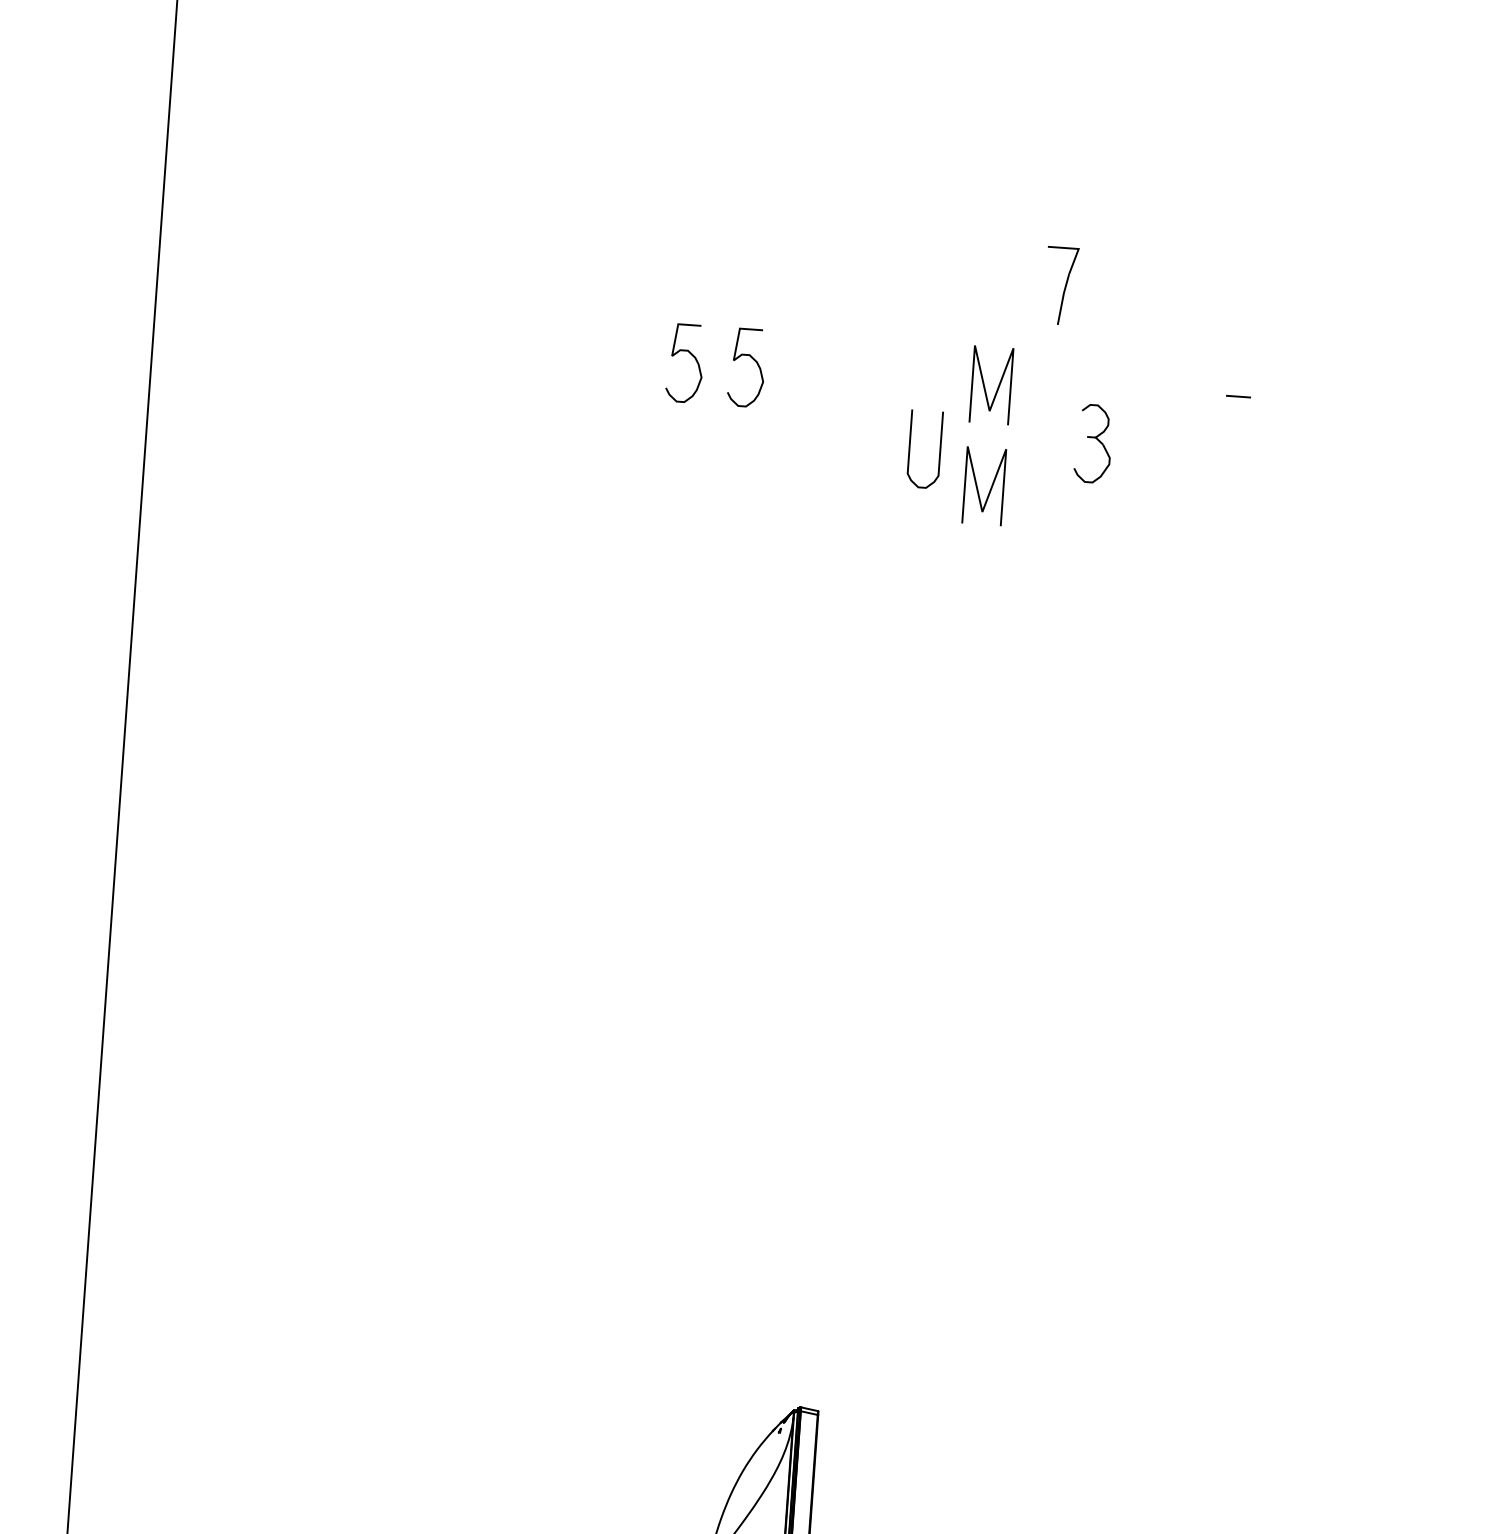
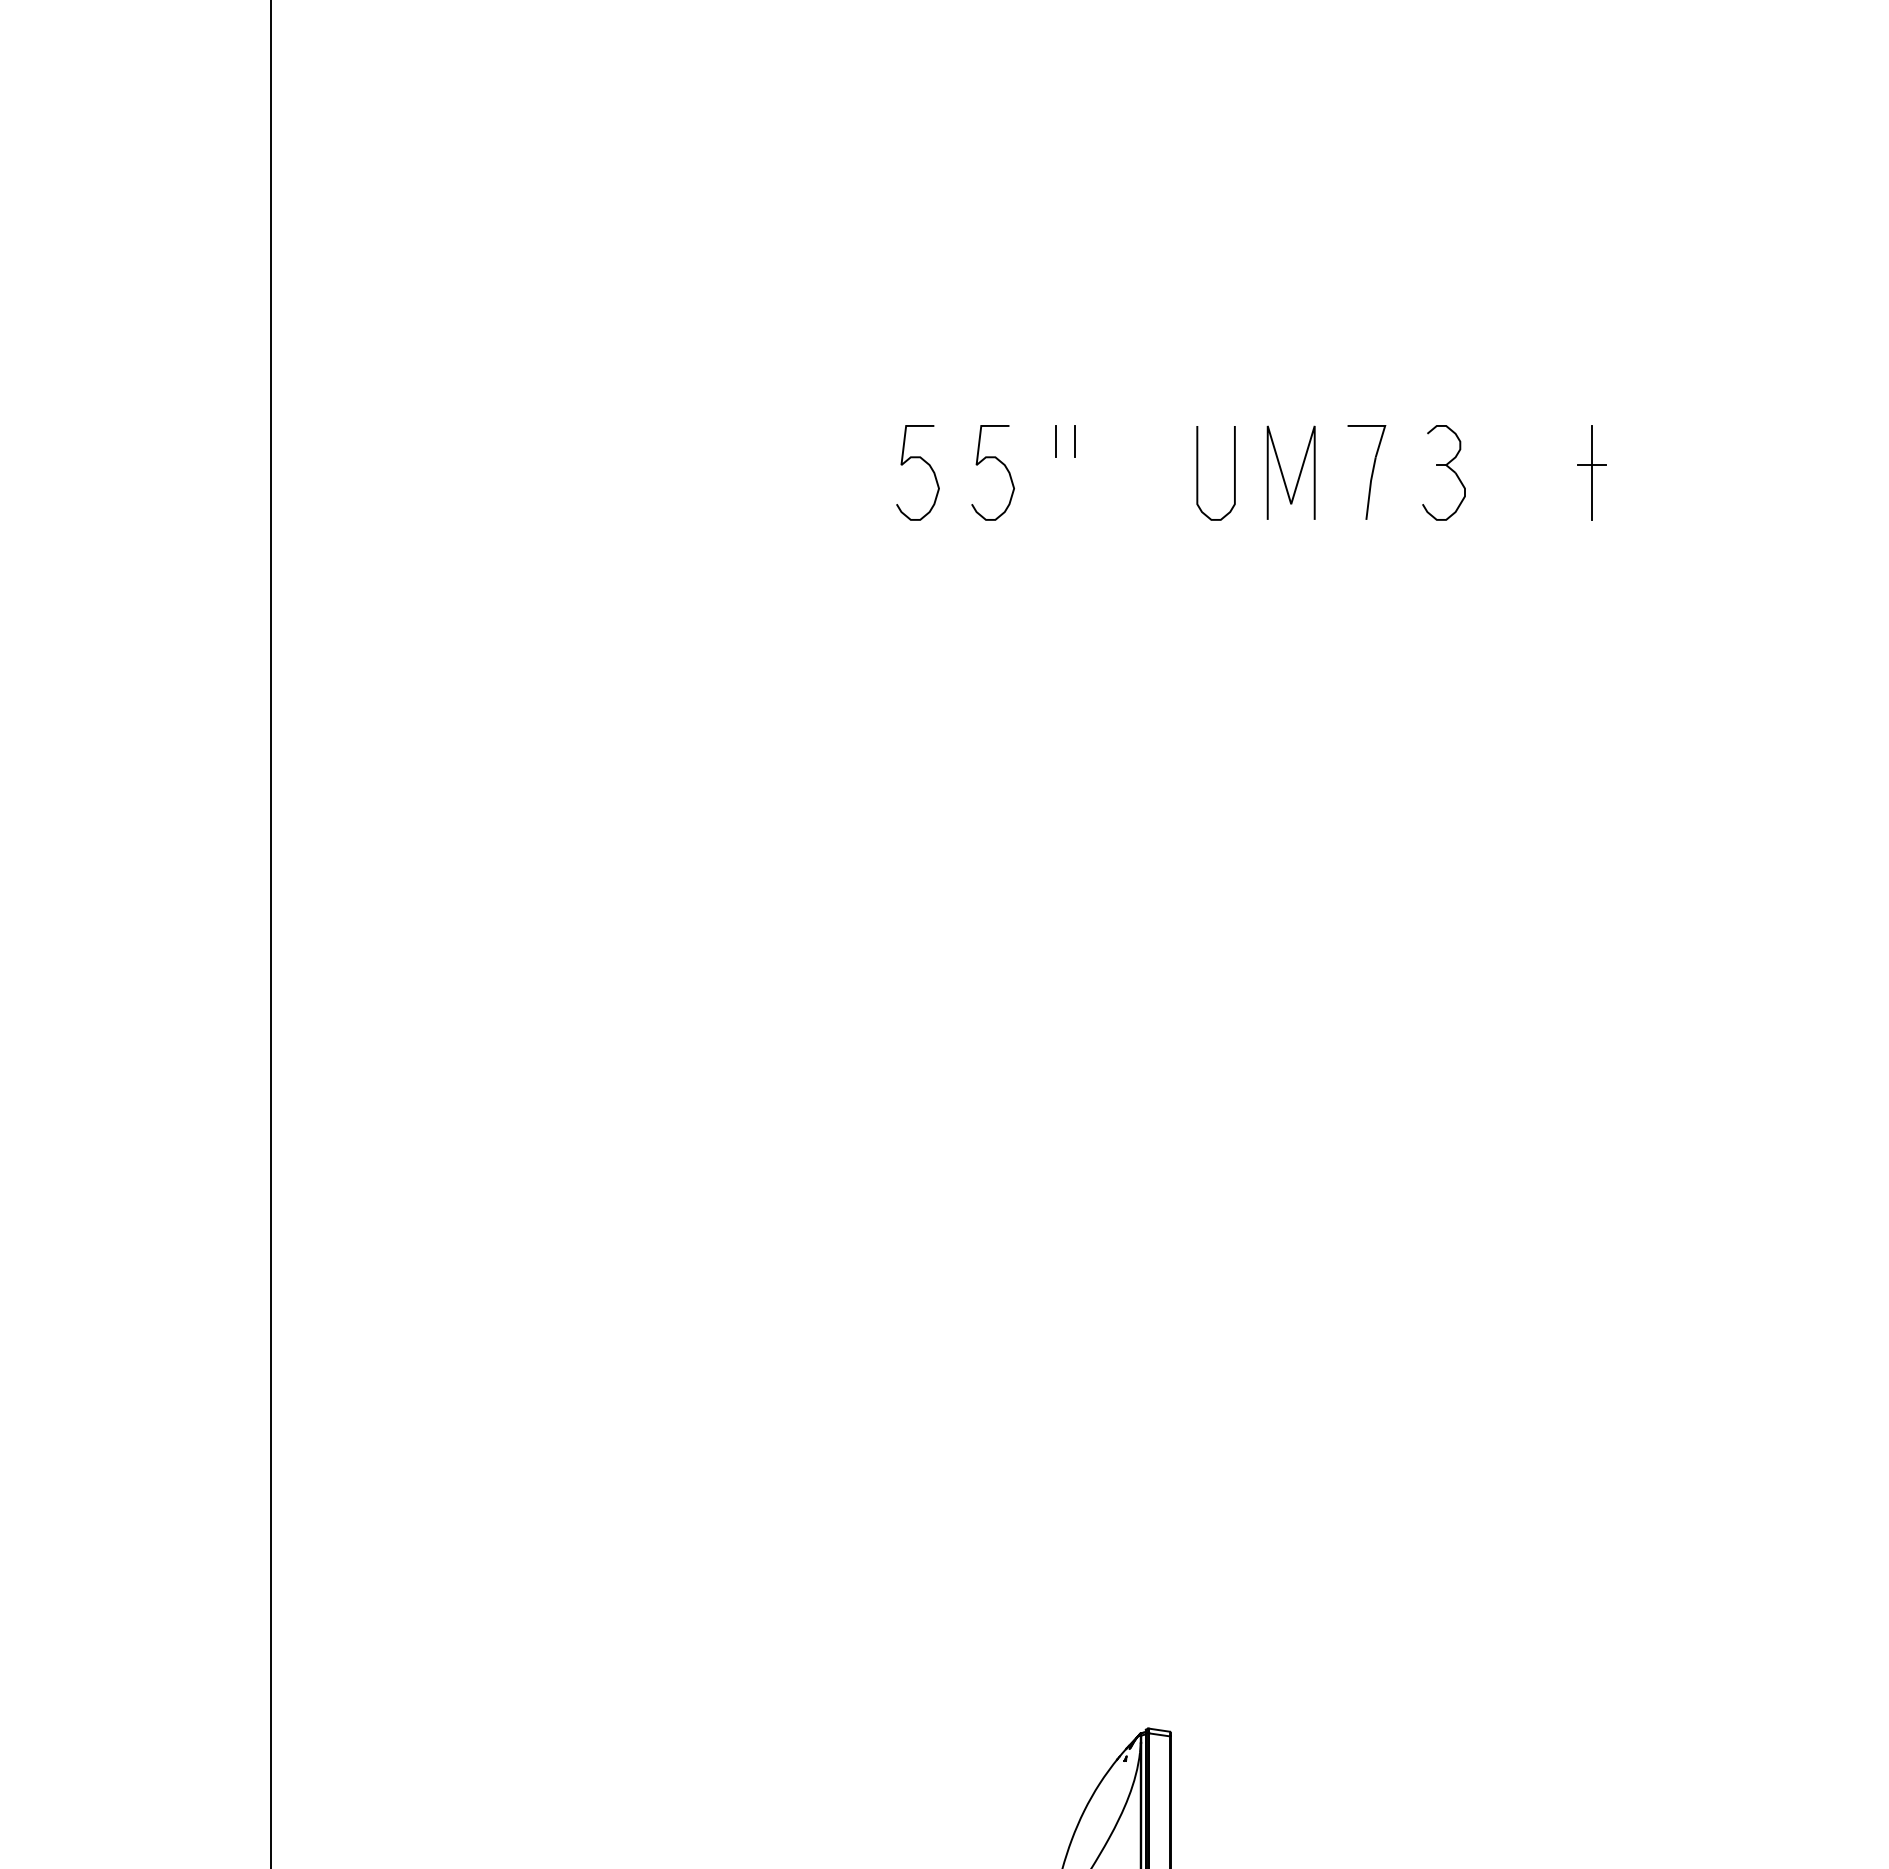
part: (1060, 286) -> (1366, 472), moved
line: (800, 345) -> (1056, 441), added
line: (816, 346) -> (1075, 441), added
line: (1237, 402) -> (1591, 472), added
part: (1096, 439) -> (1447, 467), moved
curve: (910, 448) -> (1198, 473), moved
line: (977, 487) -> (1283, 597), removed

